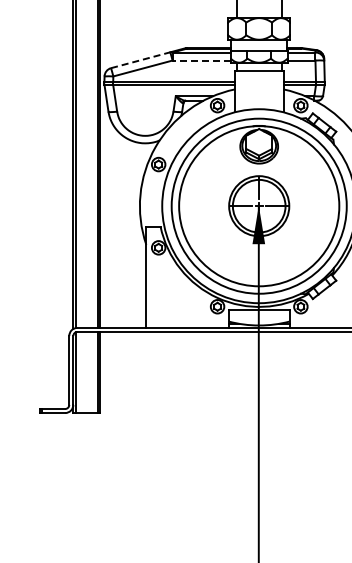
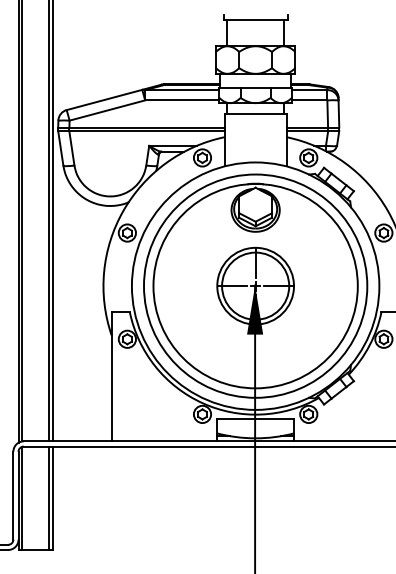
line: (140, 60) -> (104, 100), dashed -> solid
line: (201, 60) -> (182, 100), dashed -> solid

